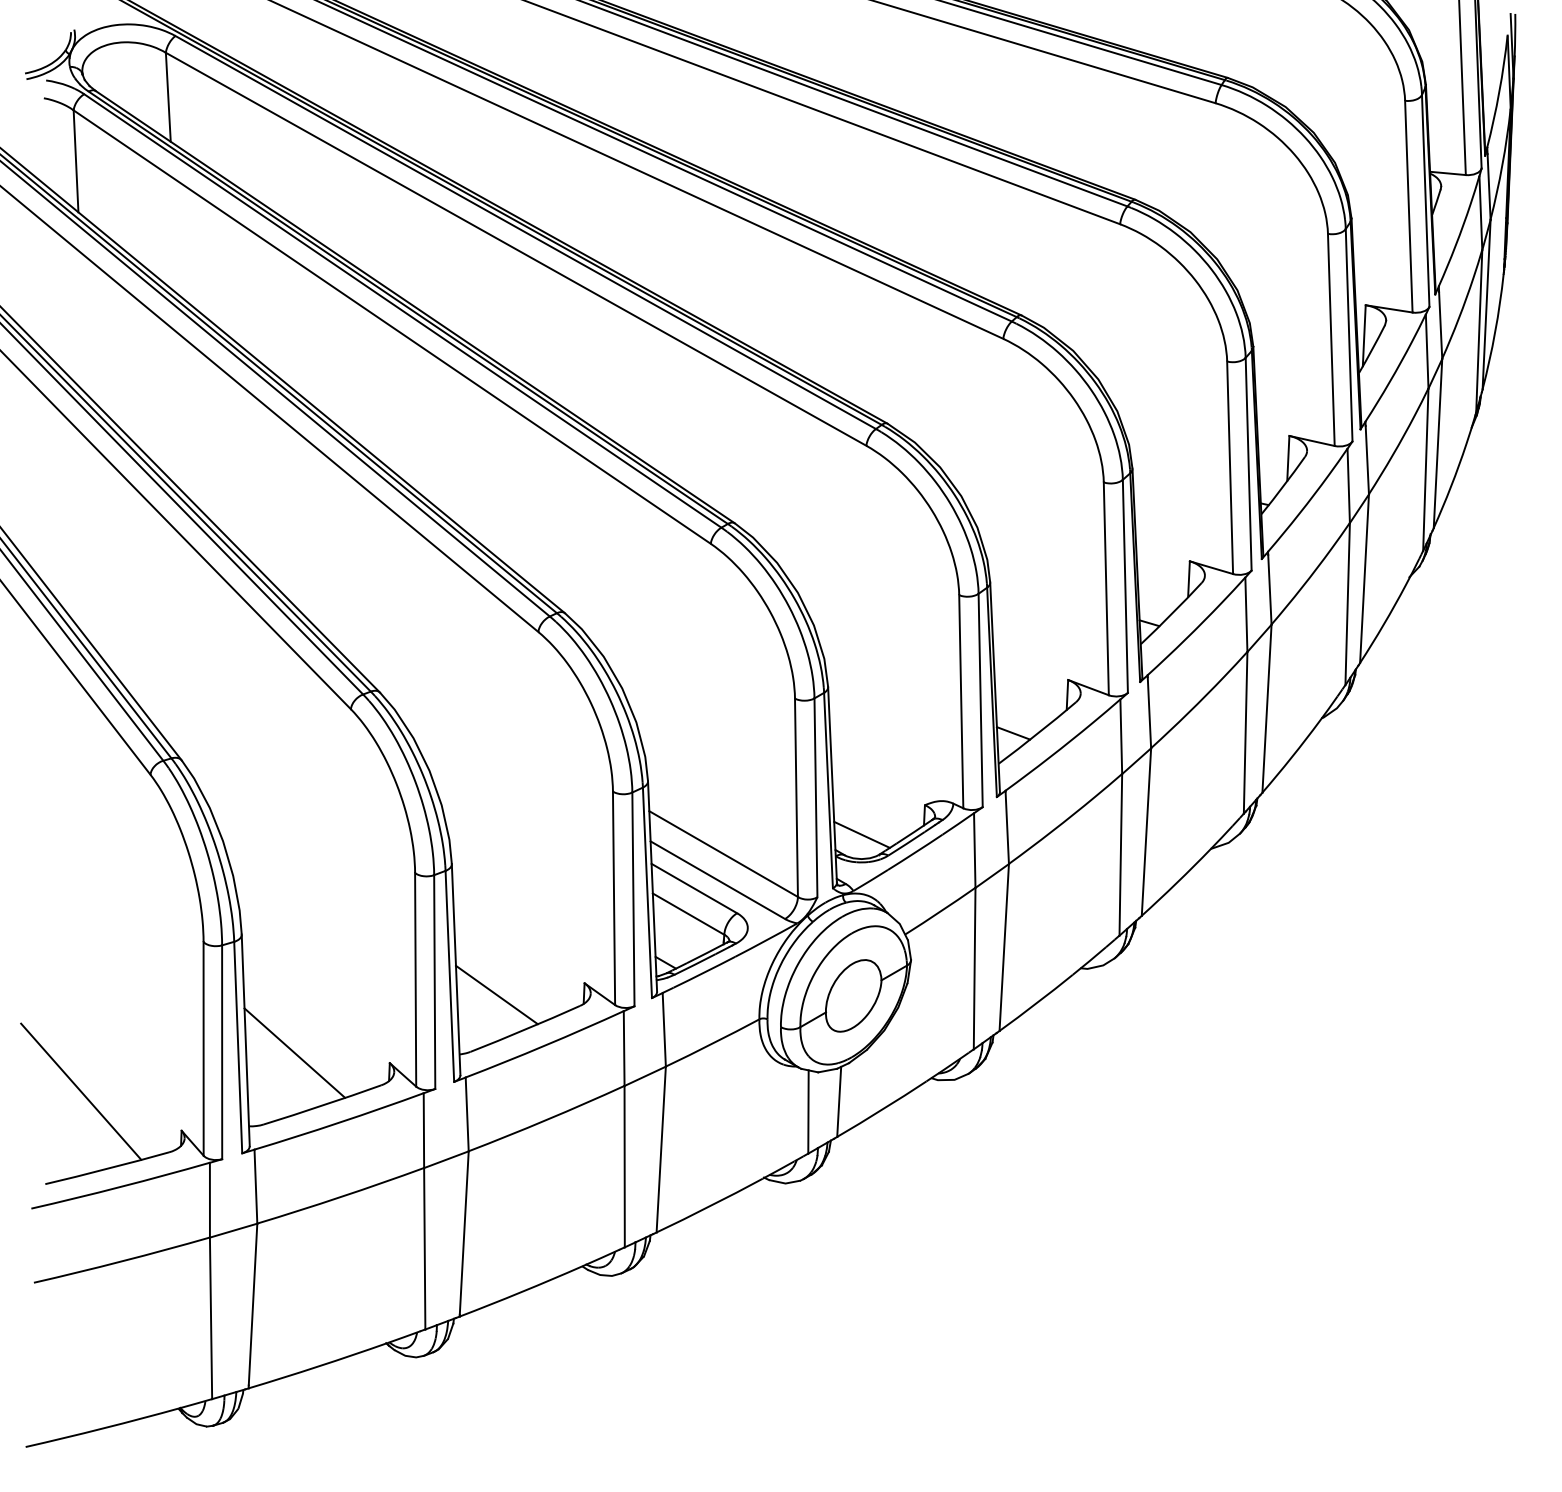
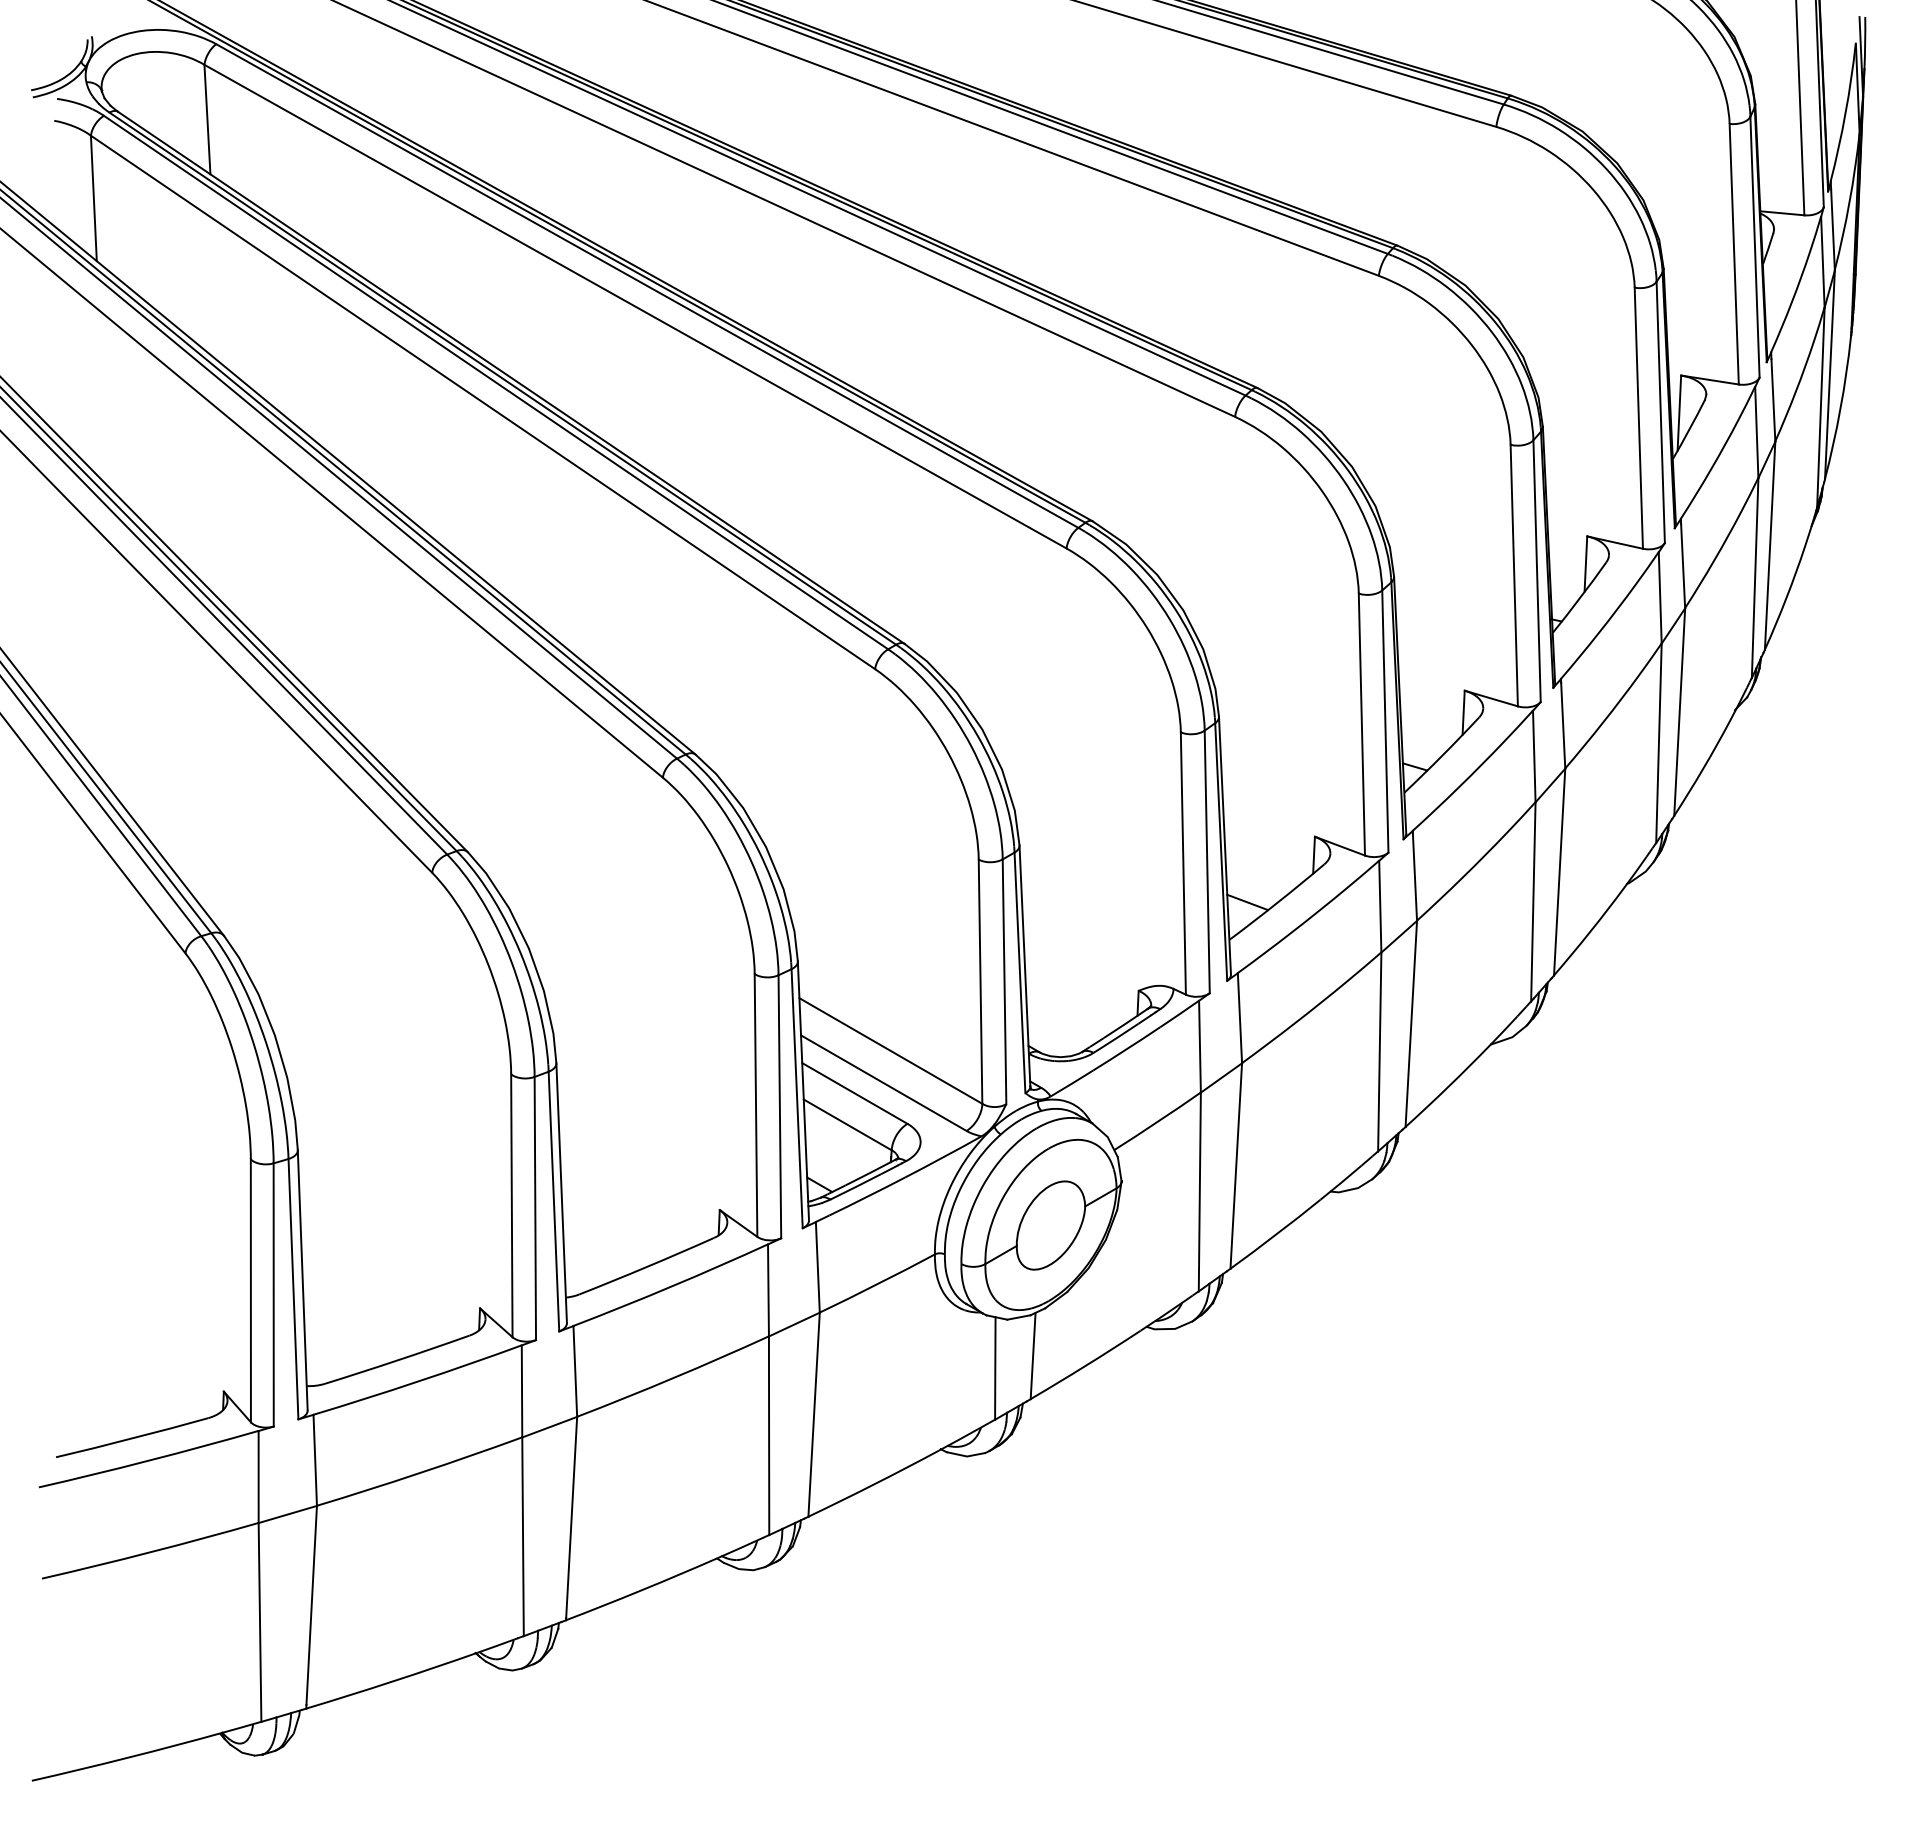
line: (861, 834) -> (1060, 1027), removed
line: (496, 995) -> (611, 1224), removed
line: (294, 1052) -> (362, 1295), removed
line: (81, 1091) -> (100, 1343), removed

